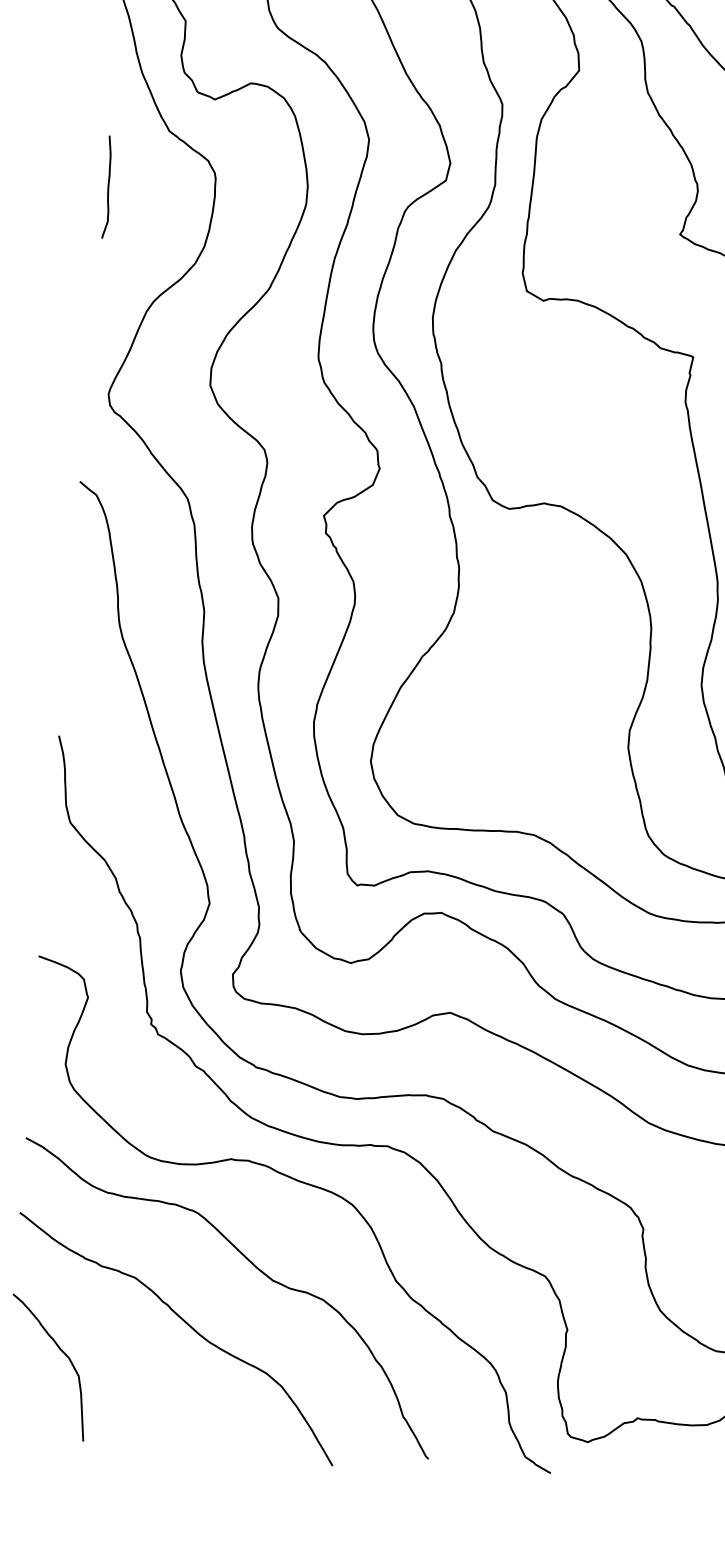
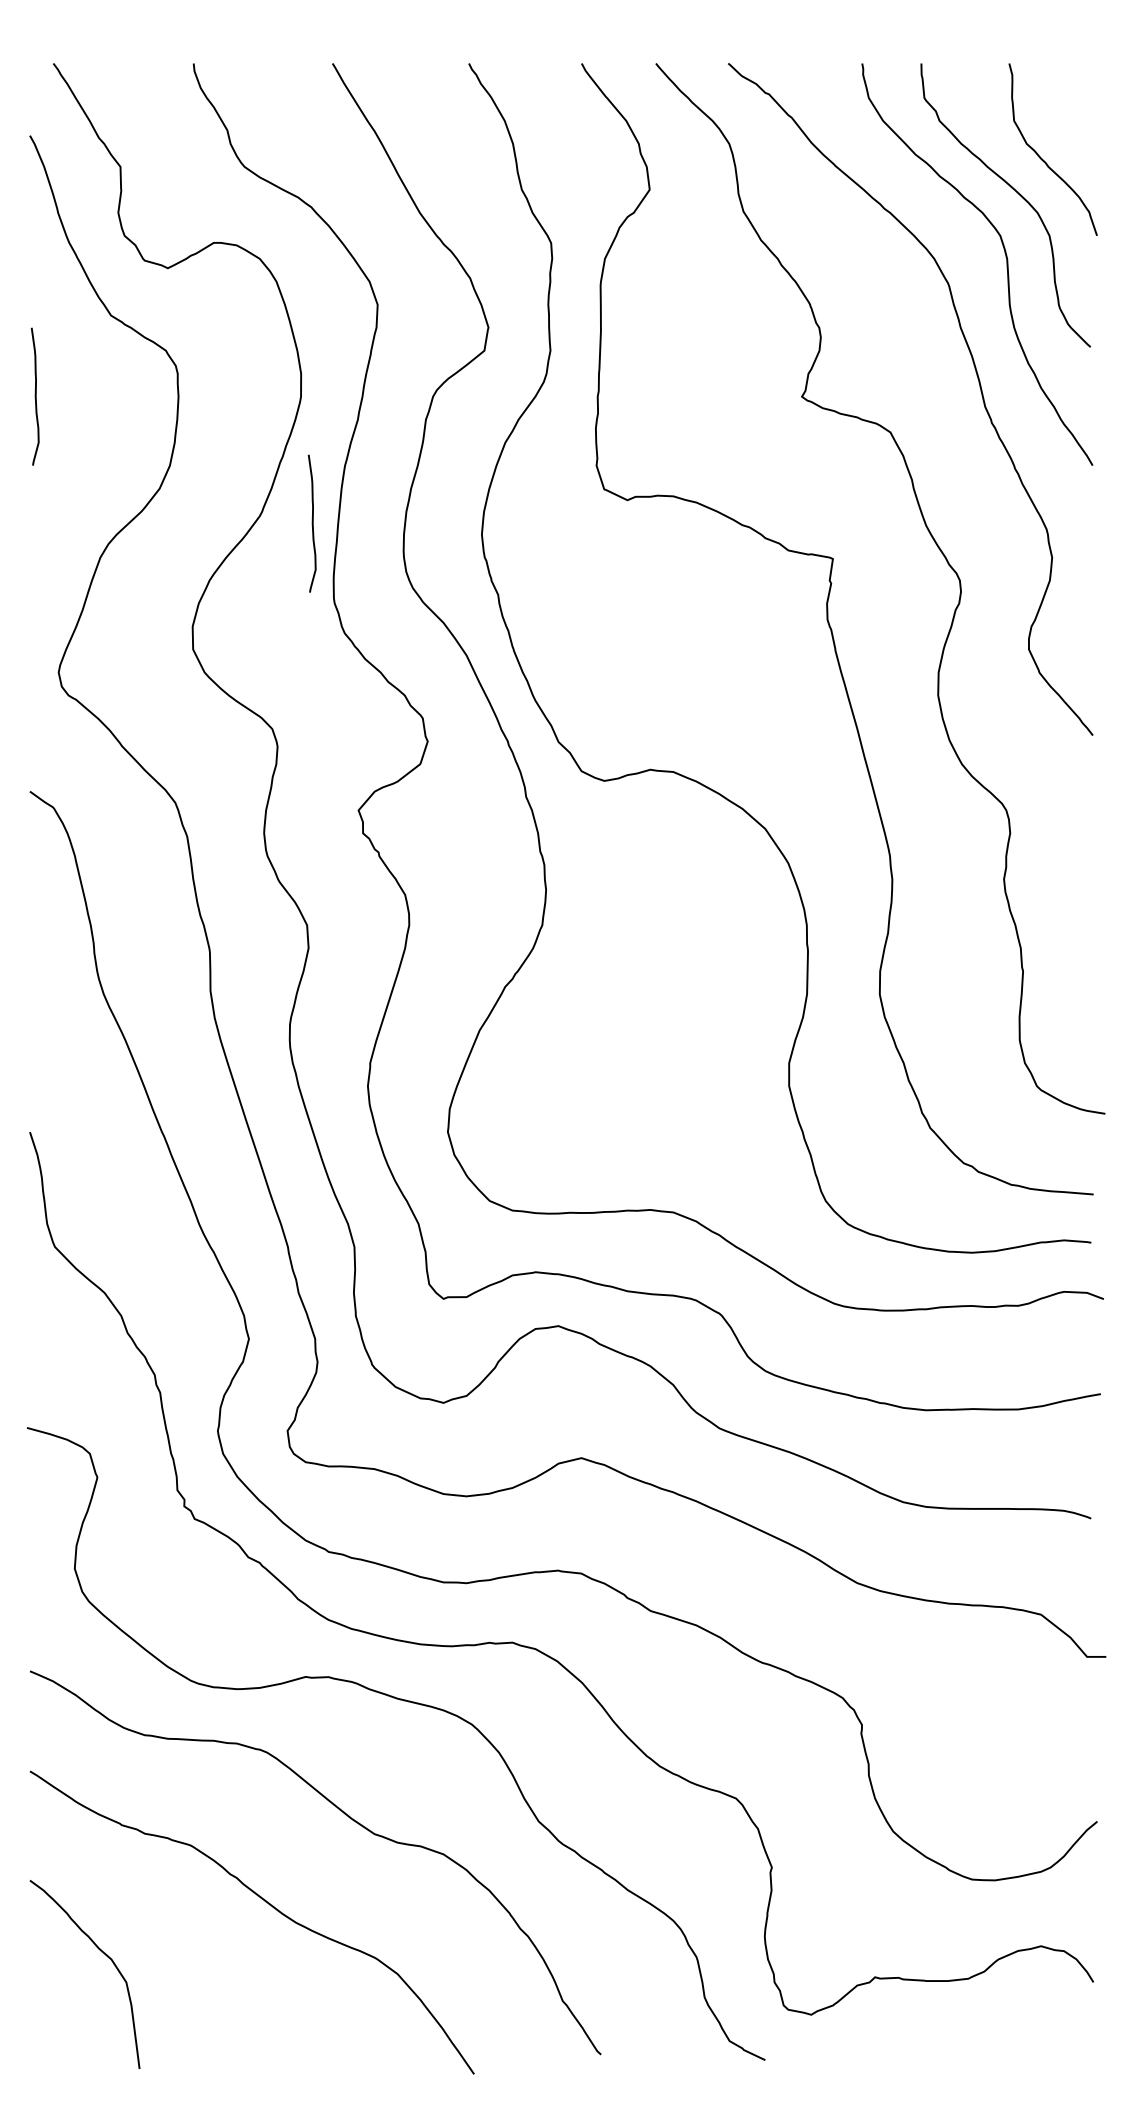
curve: (306, 298) -> (311, 523), added

